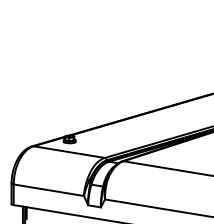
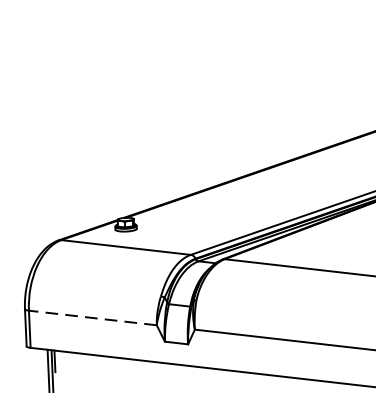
line: (48, 190) -> (92, 318), solid -> dashed

